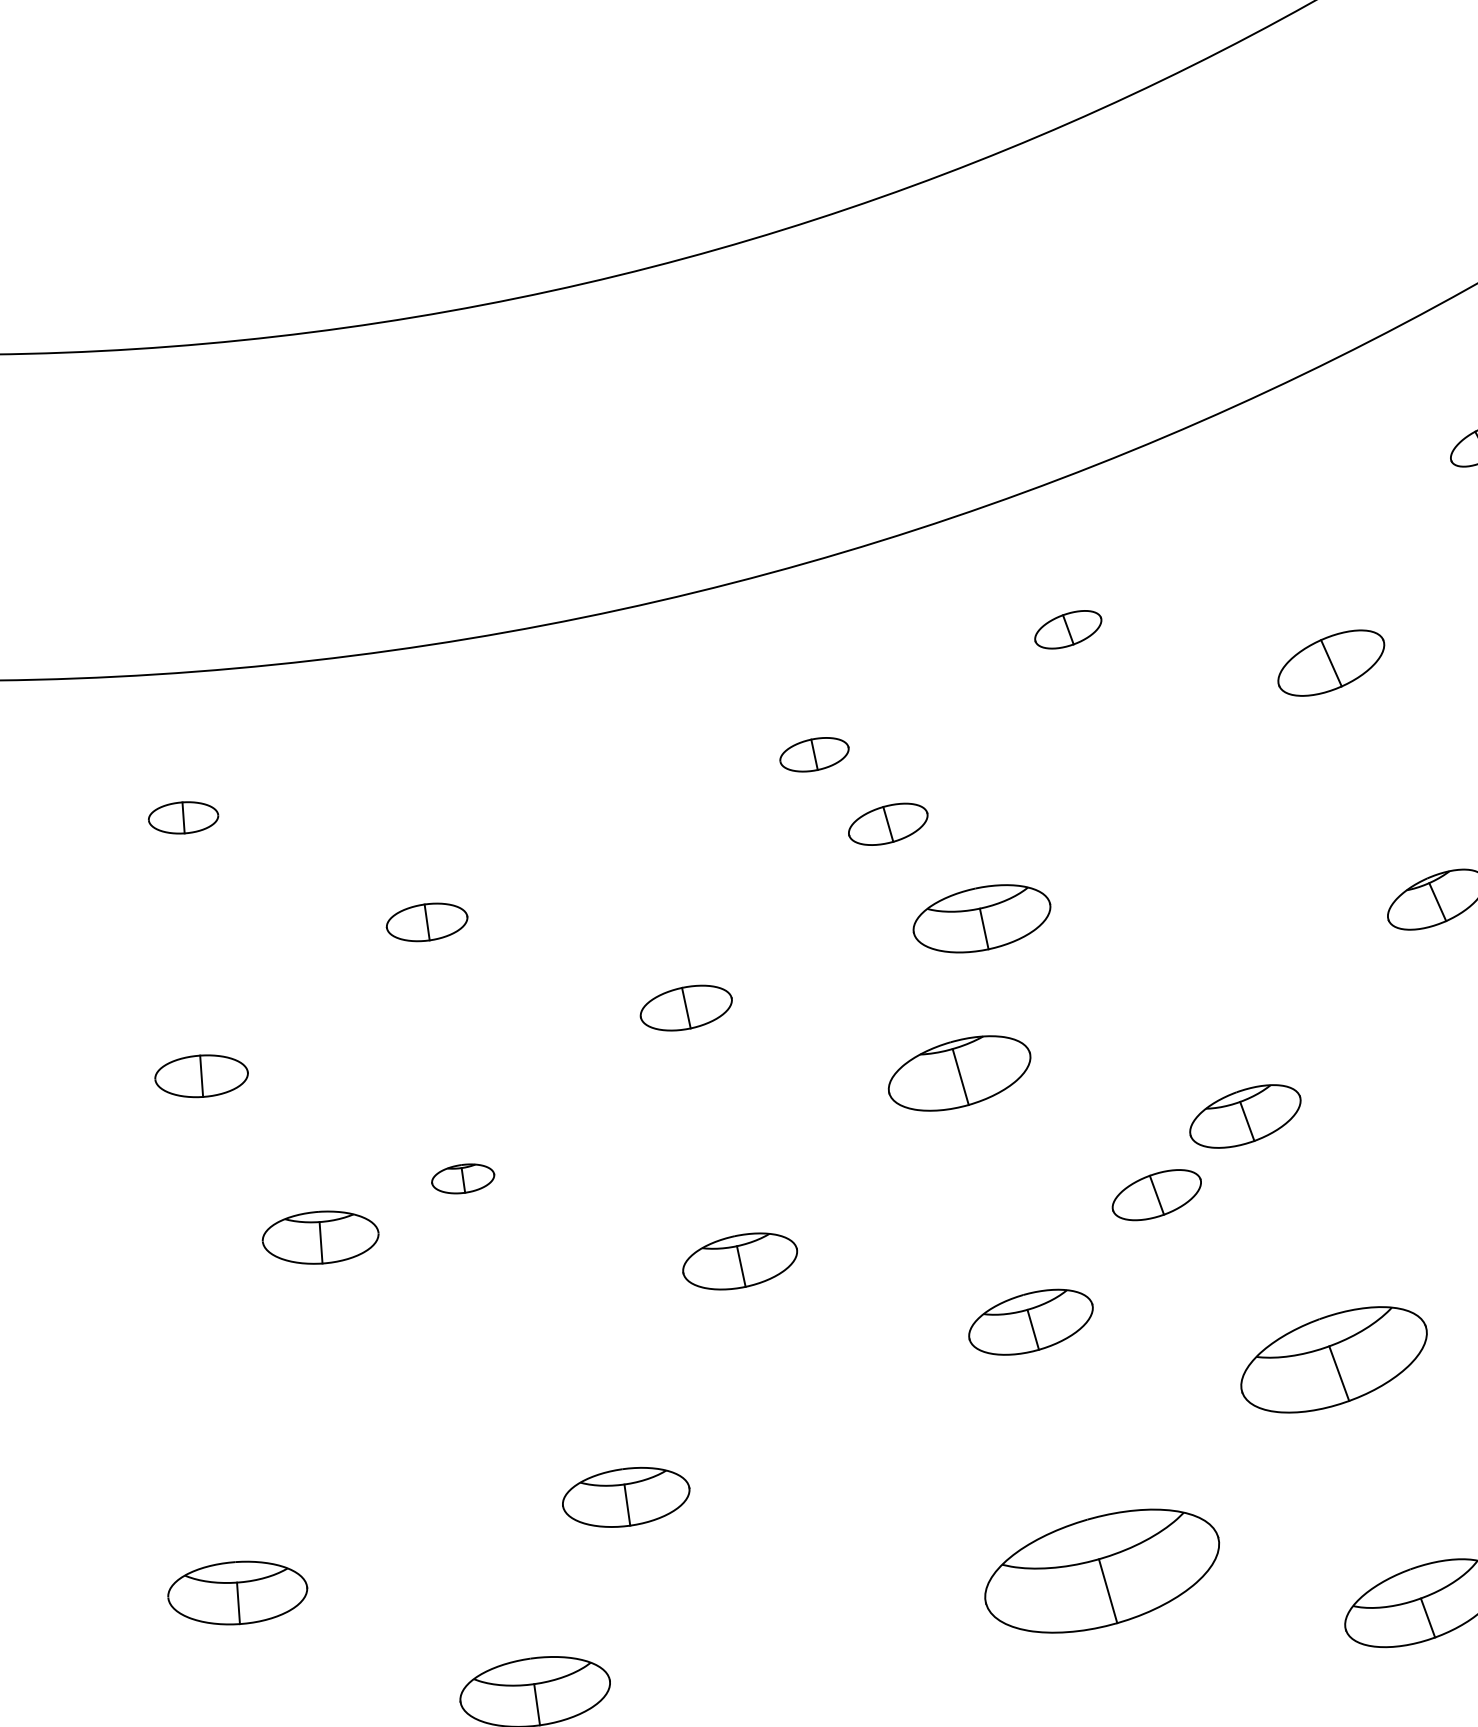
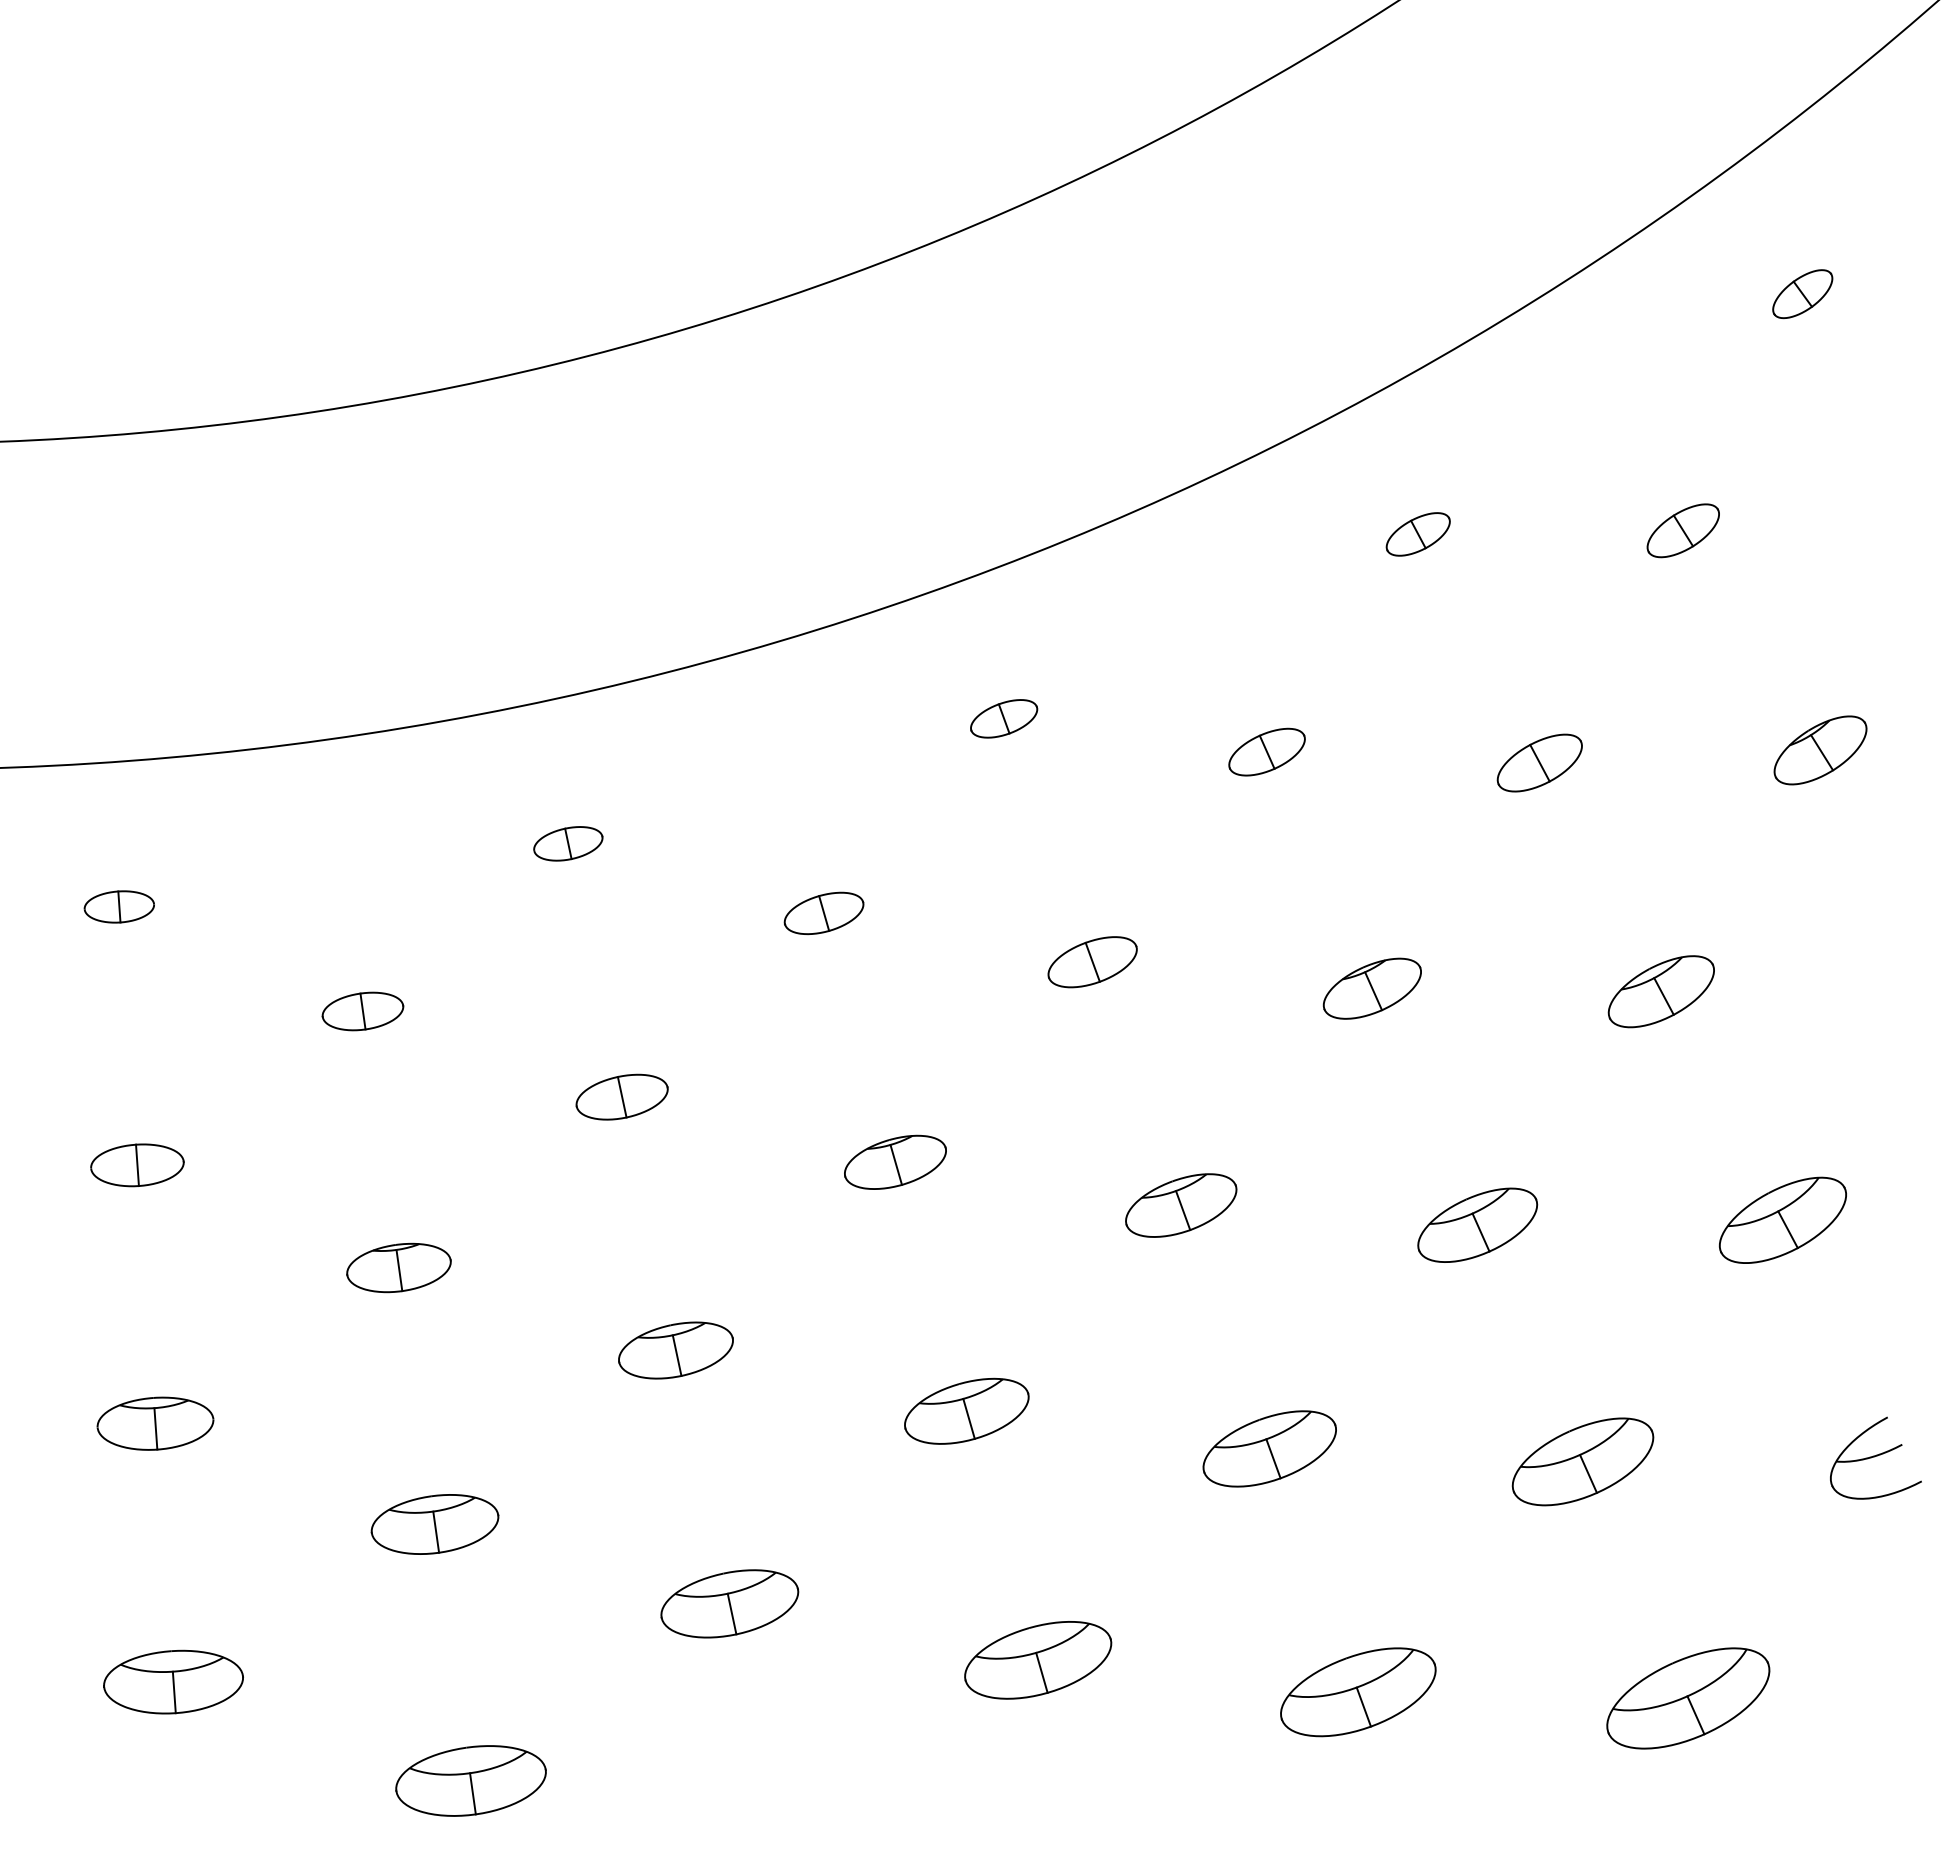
part: (1330, 662) -> (1266, 751), size x0.71
part: (814, 754) -> (568, 843), moved
part: (981, 918) -> (729, 1603), moved
part: (959, 1072) -> (895, 1161), size x0.71
part: (462, 1178) -> (398, 1267), size x1.67
part: (1156, 1195) -> (1092, 962), moved
part: (320, 1237) -> (155, 1423), moved
part: (1333, 1359) -> (1269, 1448), size x0.71
part: (625, 1497) -> (434, 1524), moved
part: (1102, 1571) -> (1038, 1660), size x0.62

